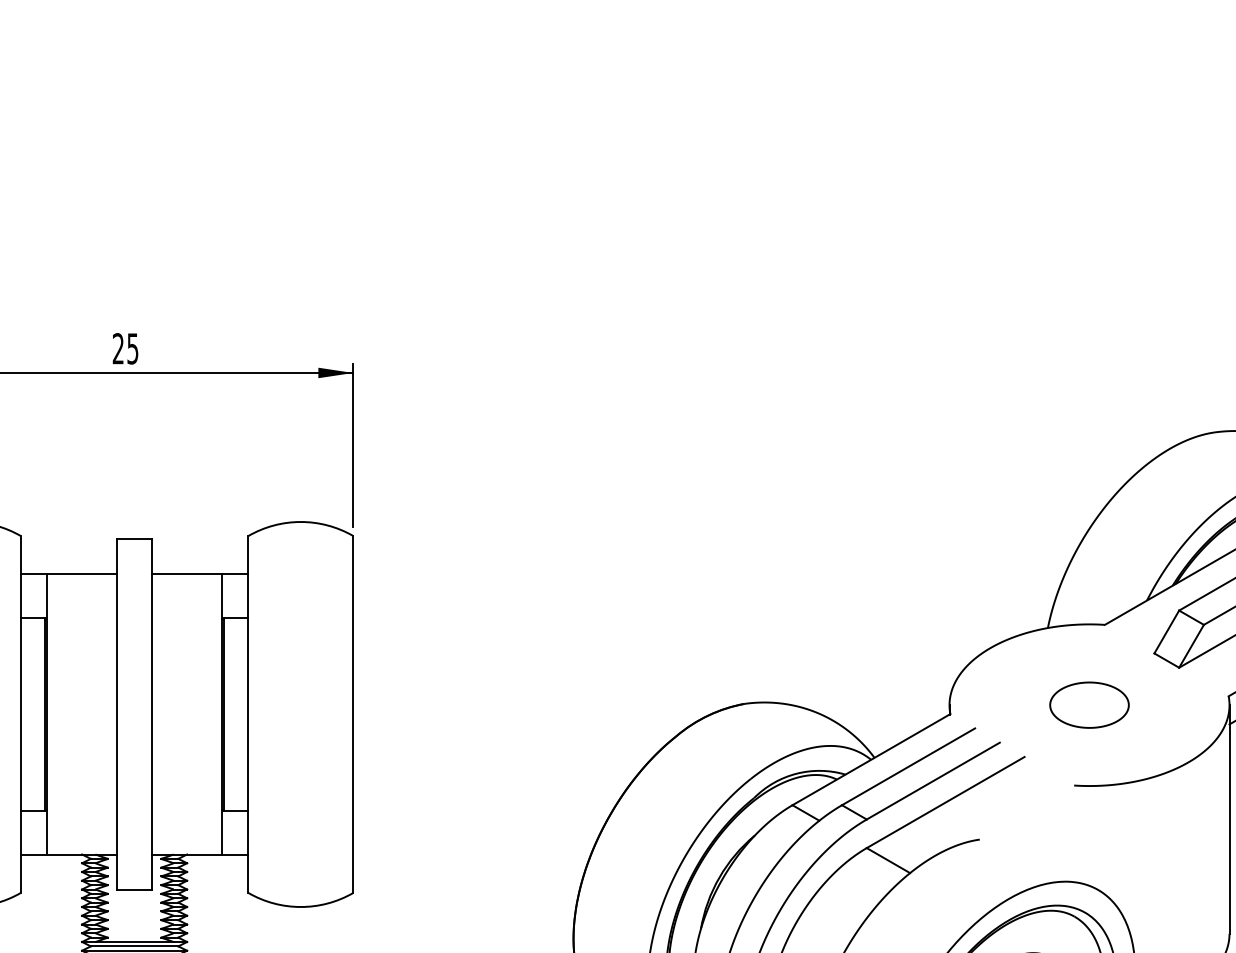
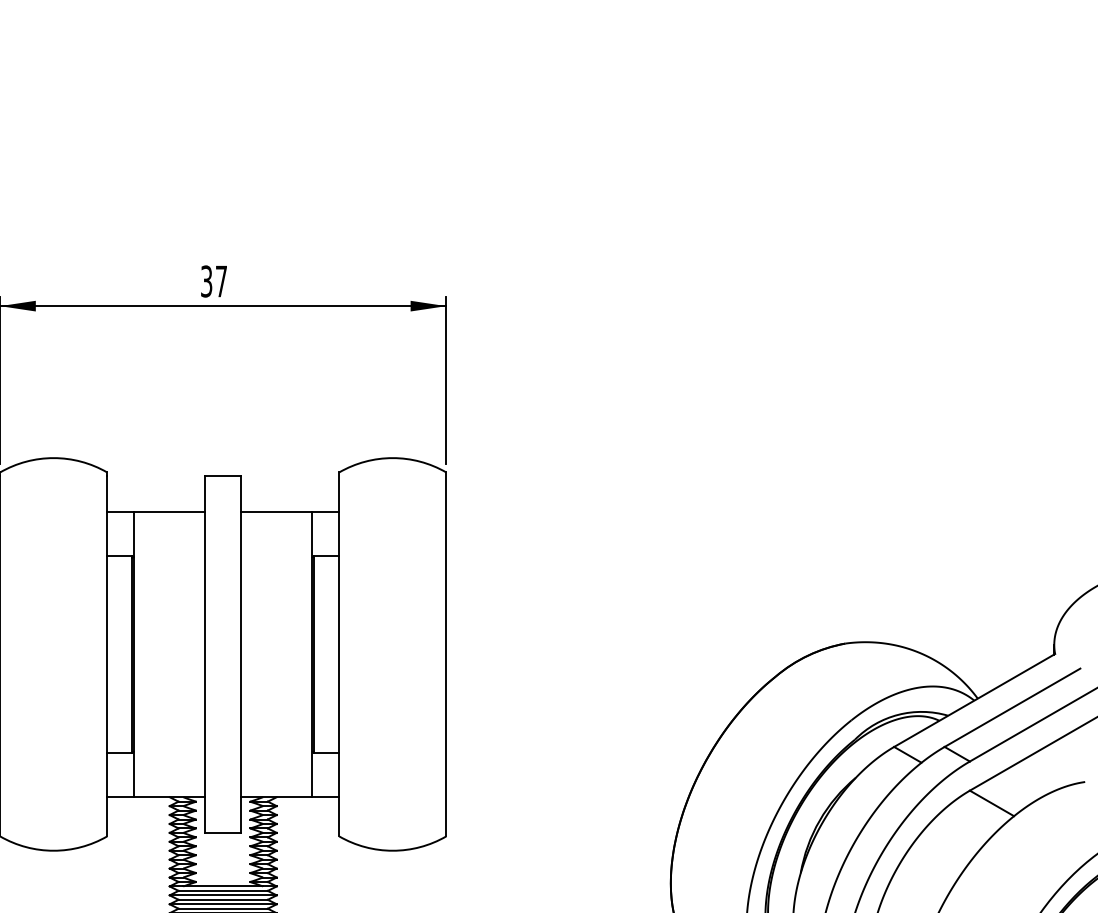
text: (125, 348) -> (213, 281), 25 -> 37

